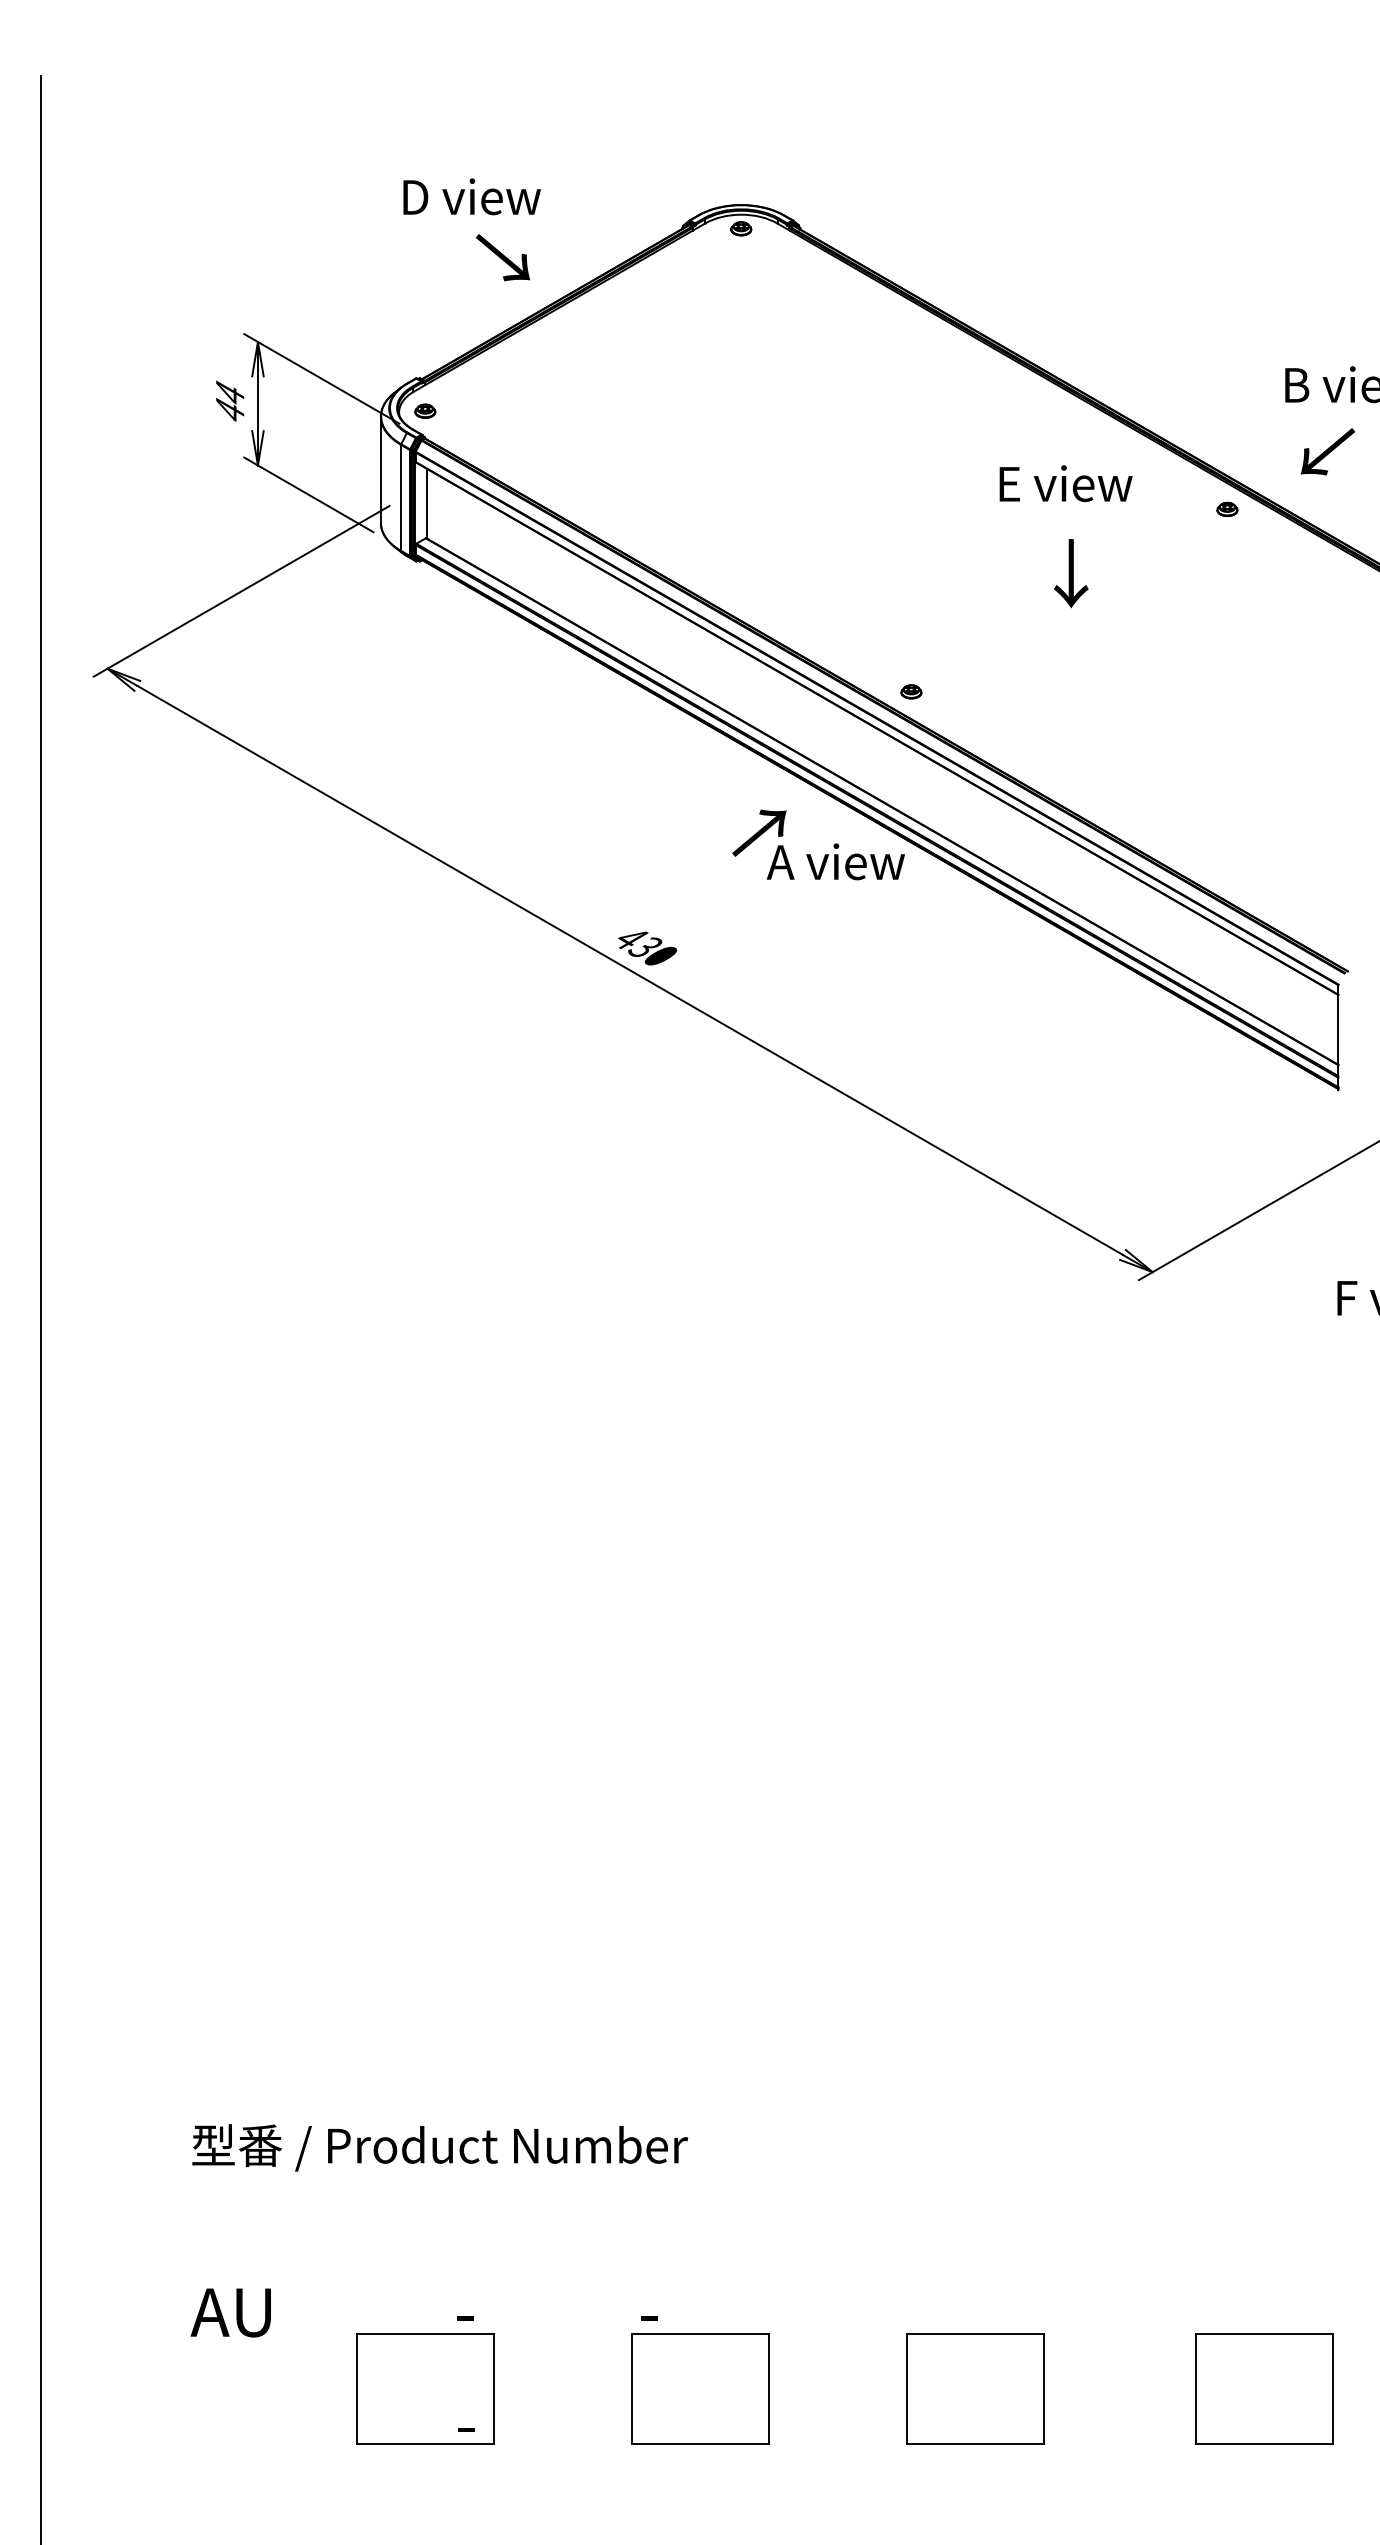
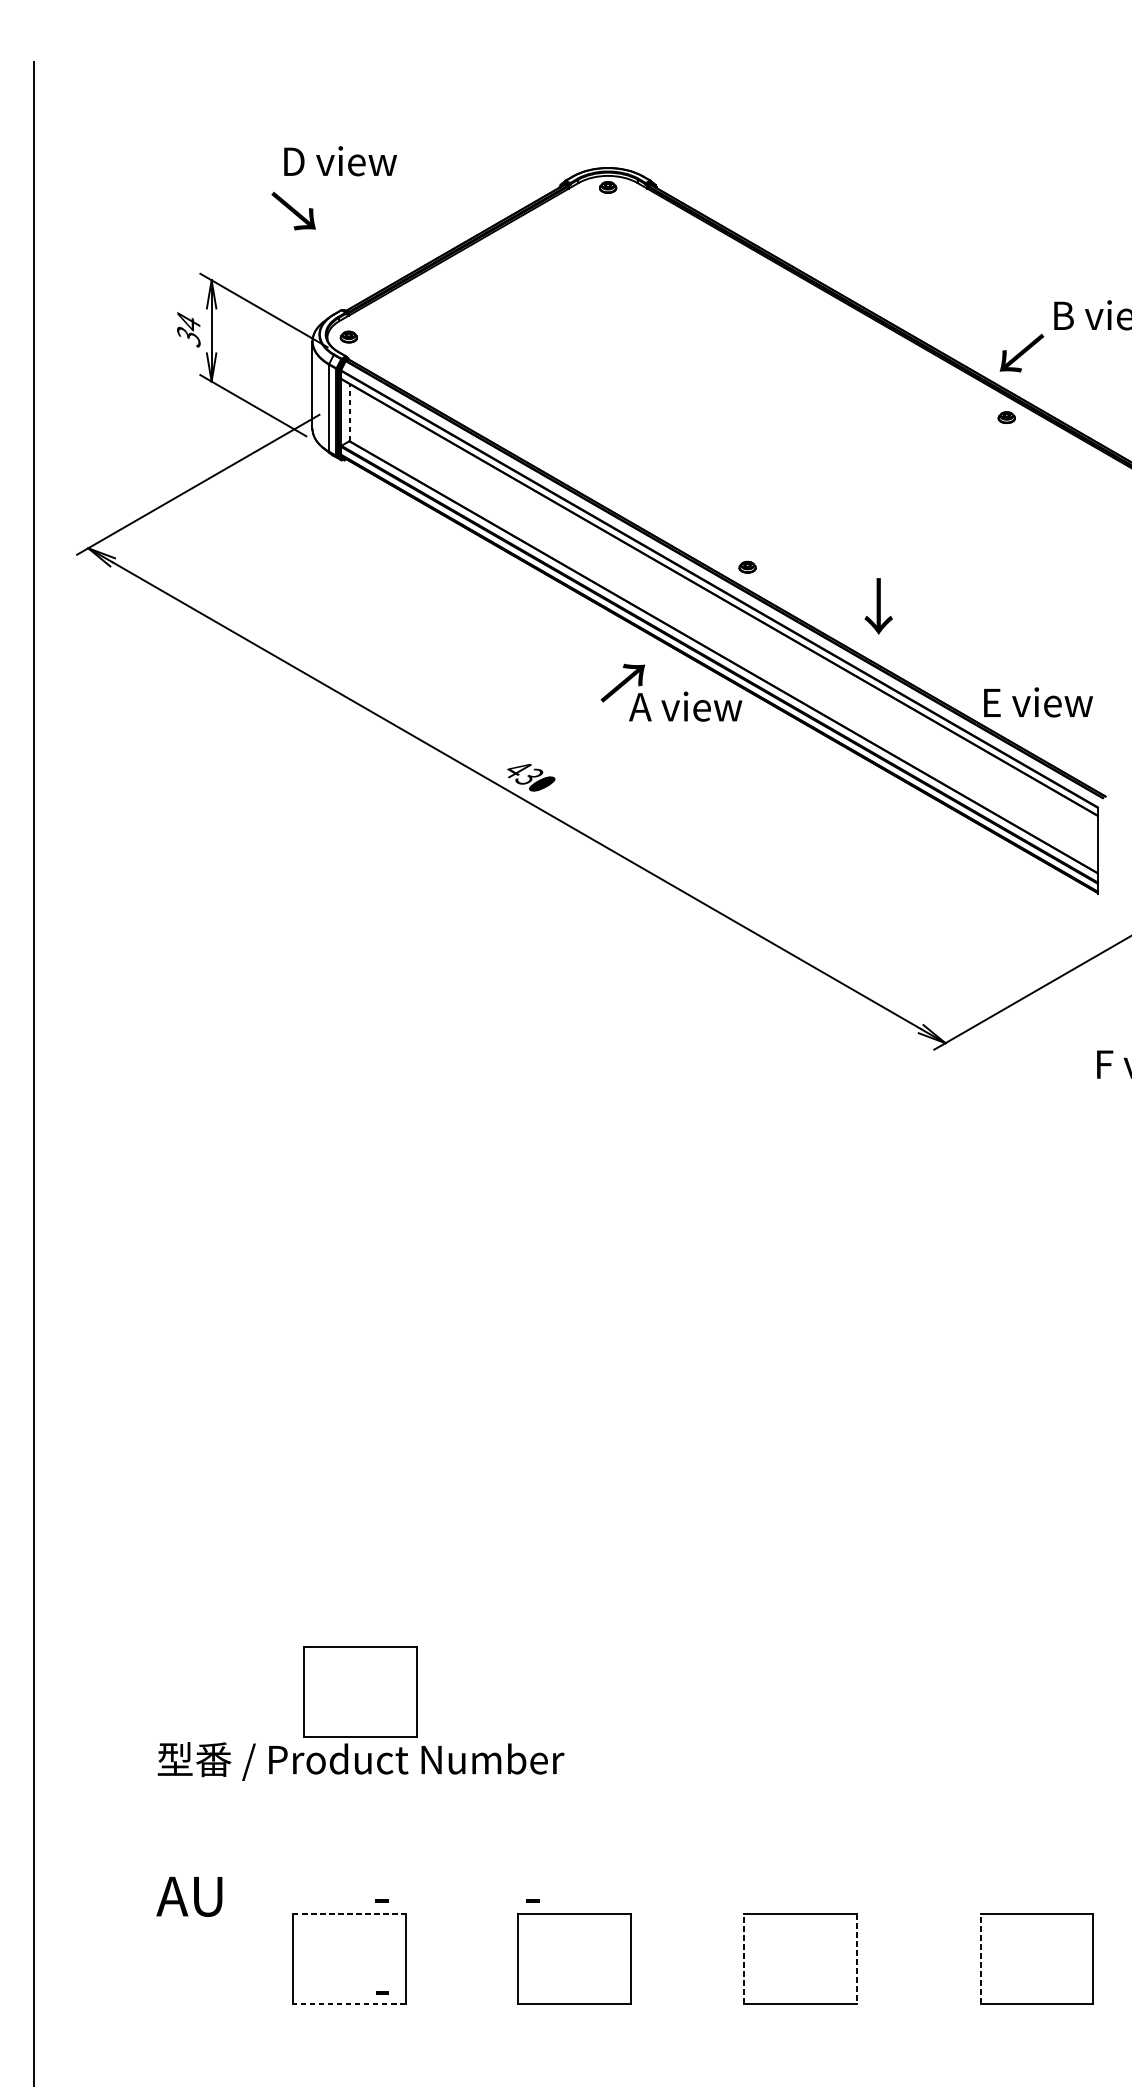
text: (471, 196) -> (340, 160), moved
text: (502, 257) -> (293, 210), moved
text: (229, 411) -> (188, 337), 44 -> 34
text: (1327, 451) -> (1021, 352), moved
text: (1065, 483) -> (1038, 702), moved
line: (426, 503) -> (349, 412), solid -> dashed
text: (1071, 573) -> (878, 606), moved
part: (439, 2062) -> (360, 1691), added
line: (425, 2333) -> (349, 1913), solid -> dashed
line: (906, 2388) -> (743, 1958), solid -> dashed
line: (1044, 2388) -> (856, 1958), solid -> dashed
line: (1195, 2388) -> (980, 1958), solid -> dashed
line: (425, 2443) -> (349, 2003), solid -> dashed

